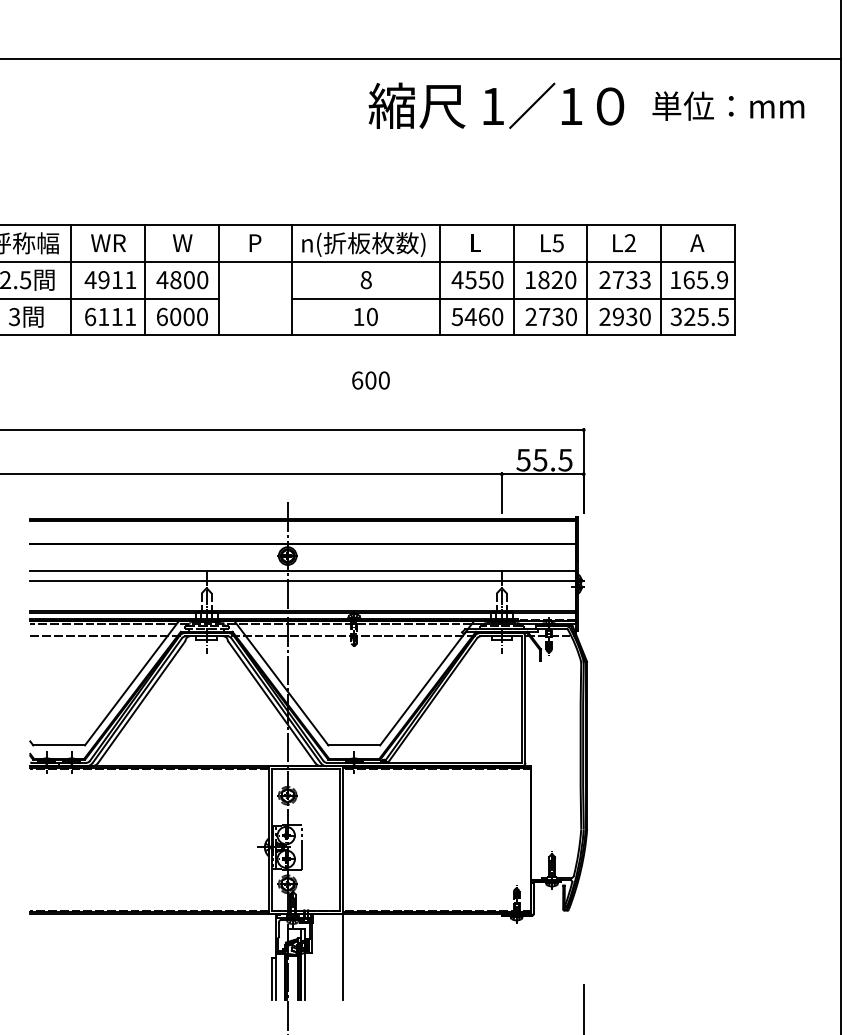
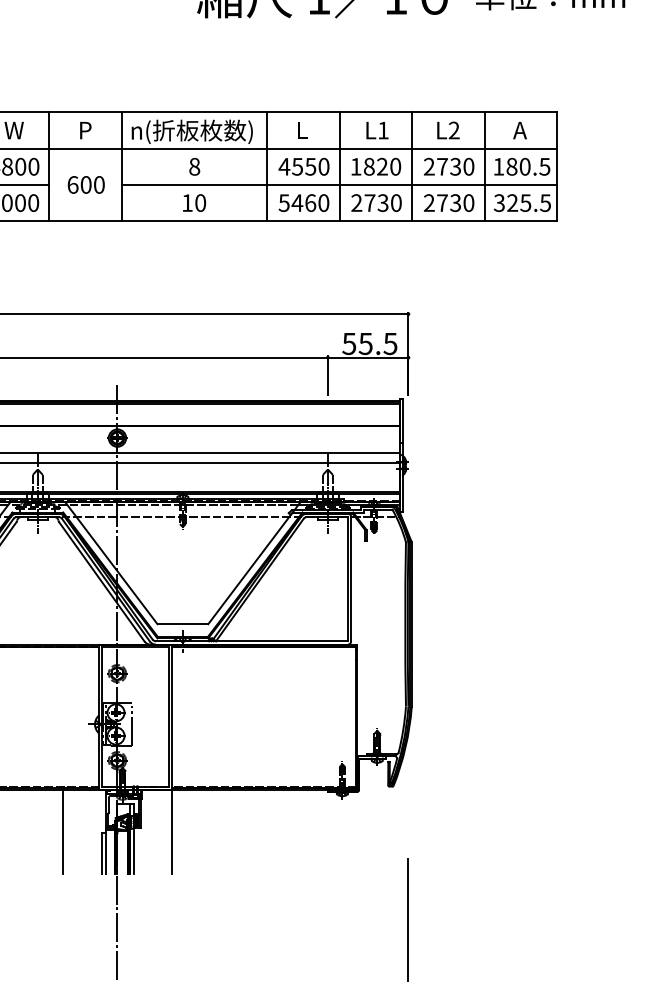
text: (557, 243) -> (382, 130), L5 -> L1
text: (644, 280) -> (468, 167), 2733 -> 2730
text: (705, 280) -> (528, 167), 165.9 -> 180.5
text: (617, 316) -> (441, 202), 2930 -> 2730
text: (370, 380) -> (85, 184), moved
line: (232, 956) -> (63, 831), added

